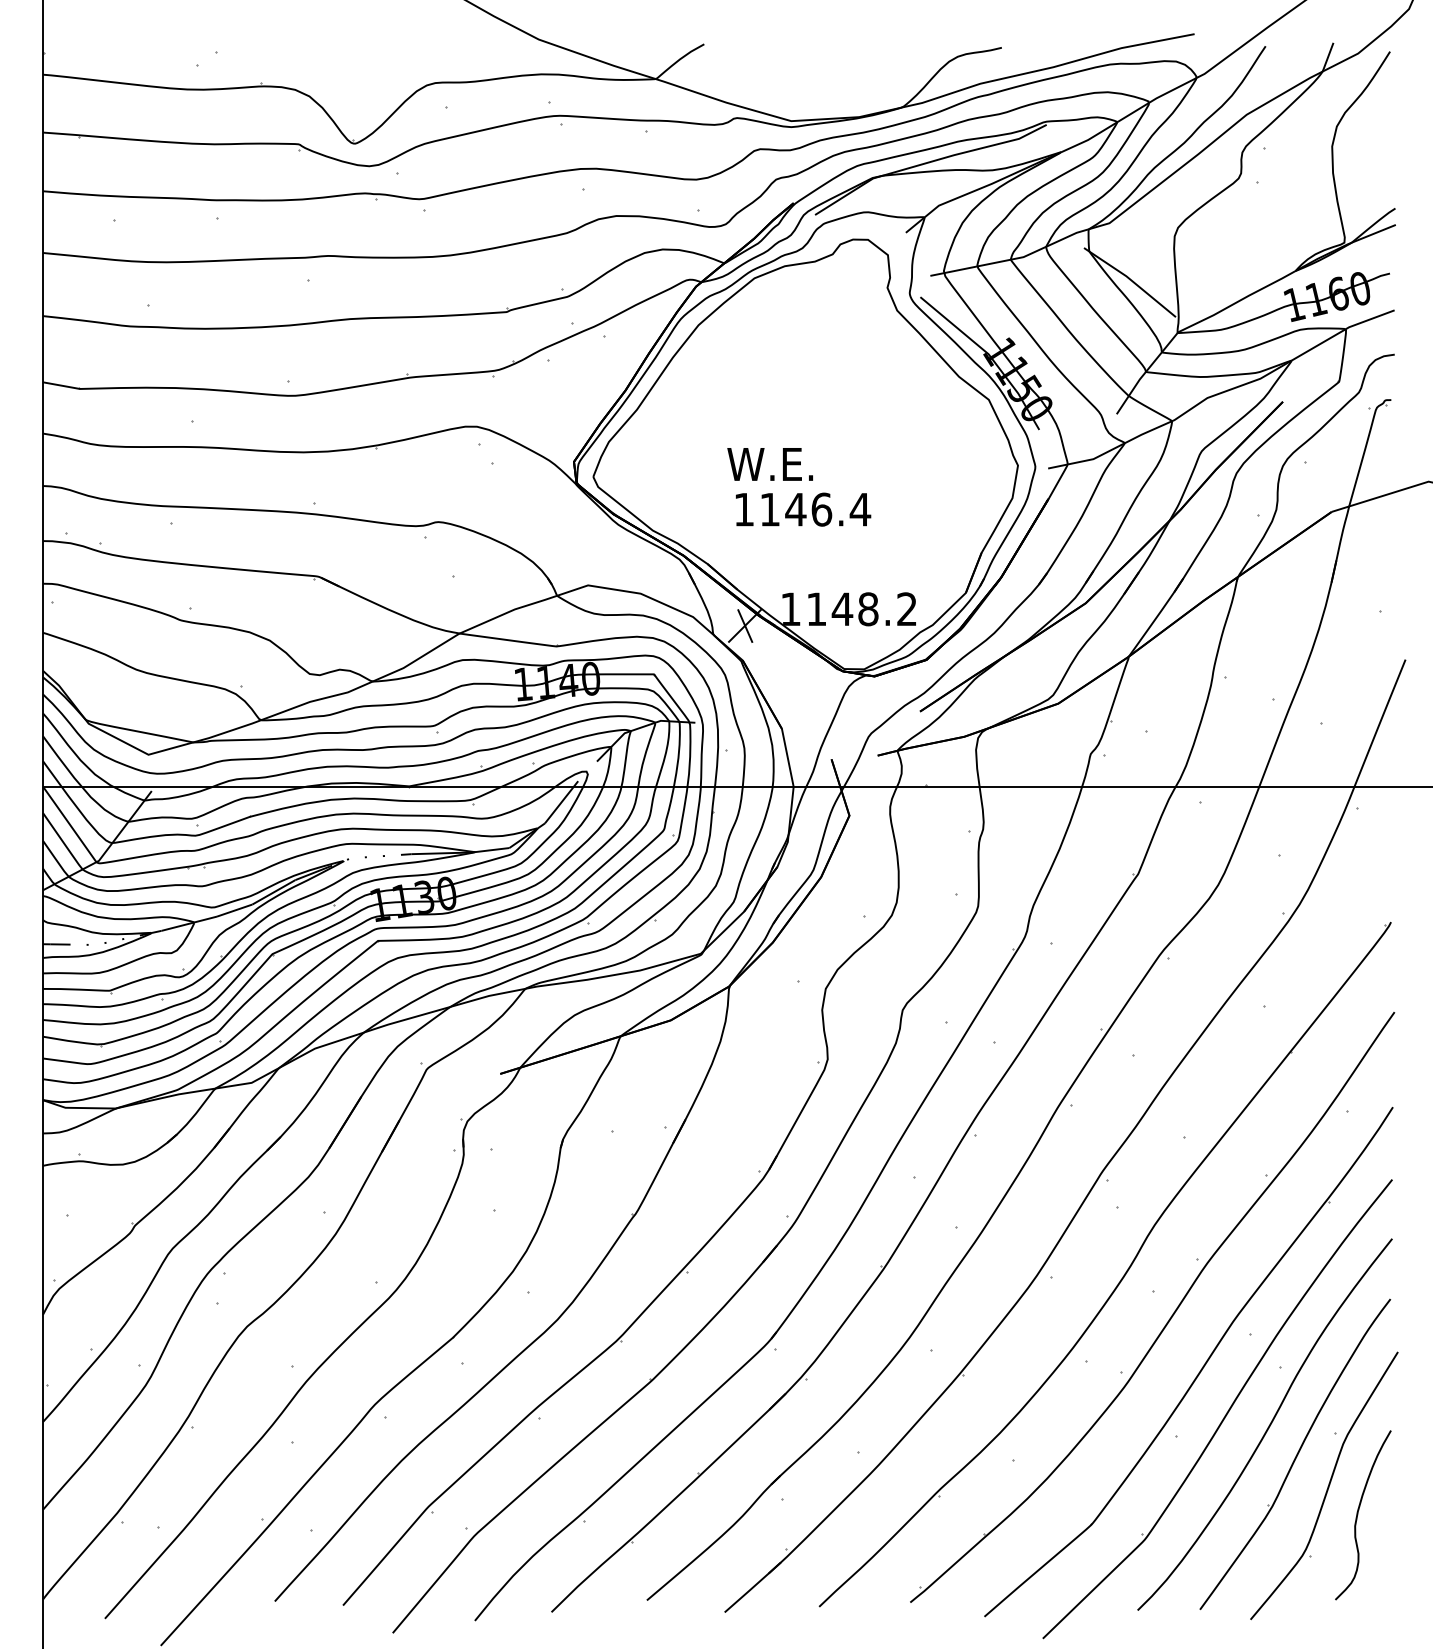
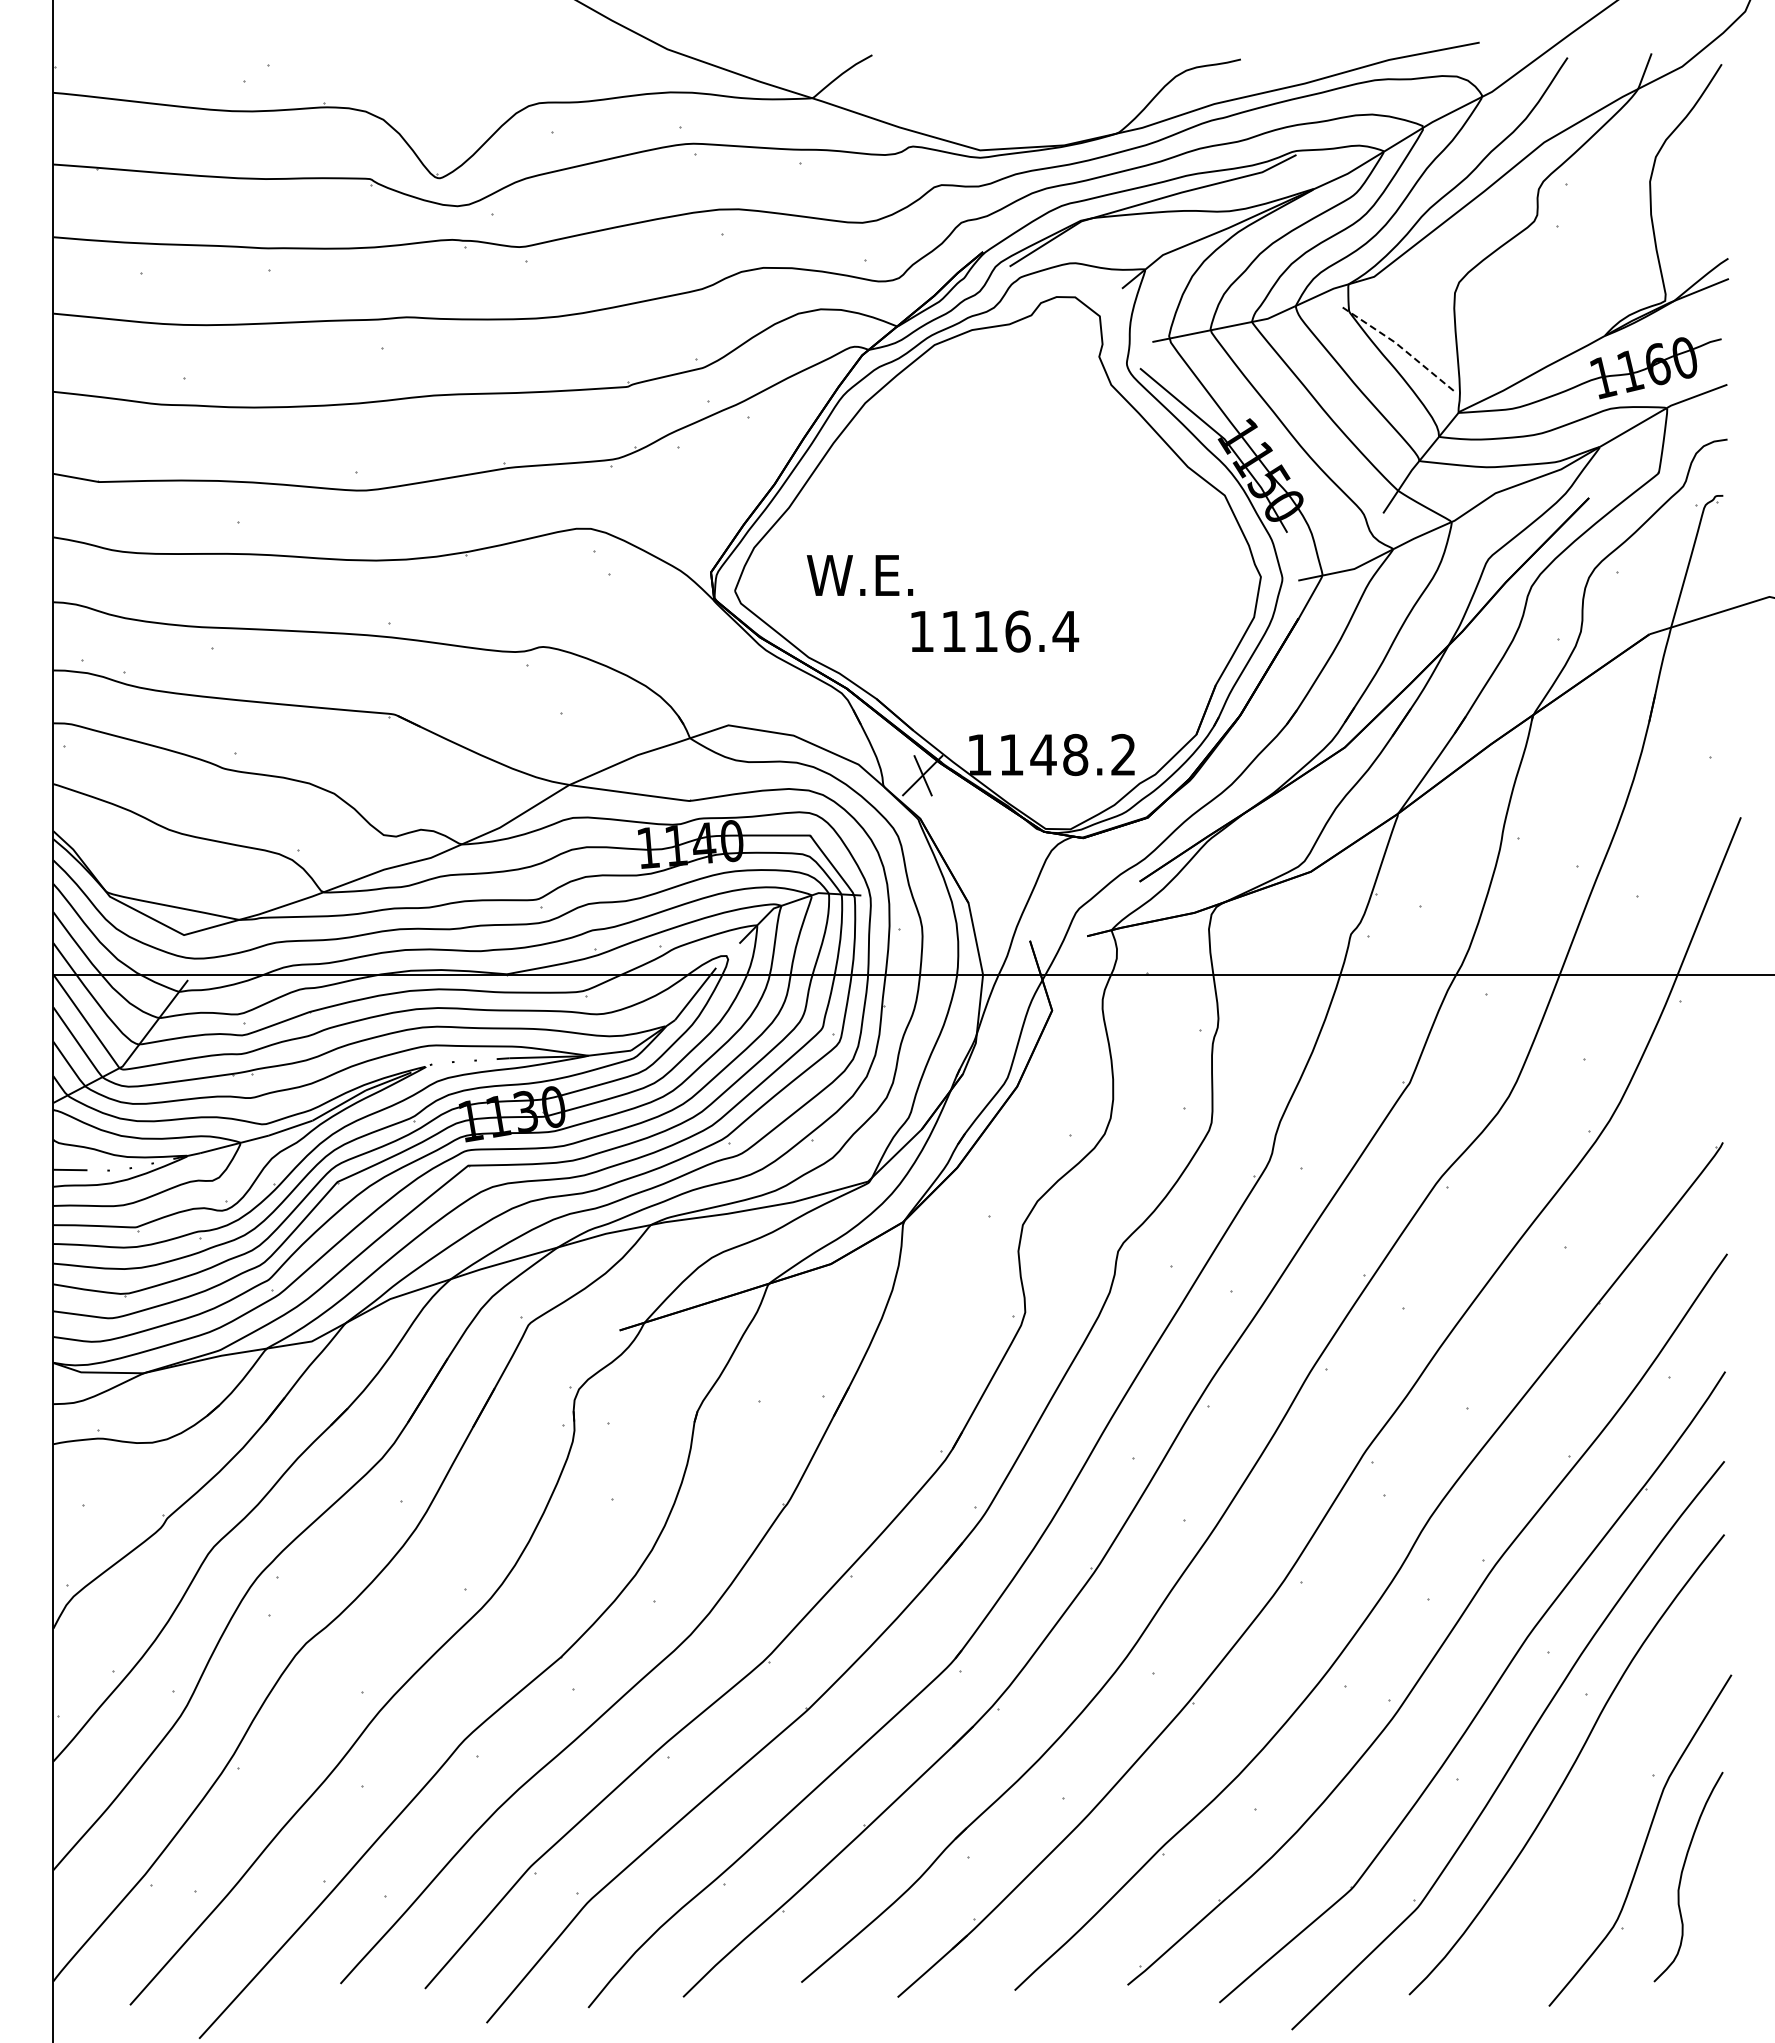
line: (1131, 280) -> (1401, 347), solid -> dashed
text: (769, 464) -> (859, 575), moved
text: (795, 509) -> (985, 631), 1146.4 -> 1116.4
part: (1294, 1454) -> (1603, 1801), removed

